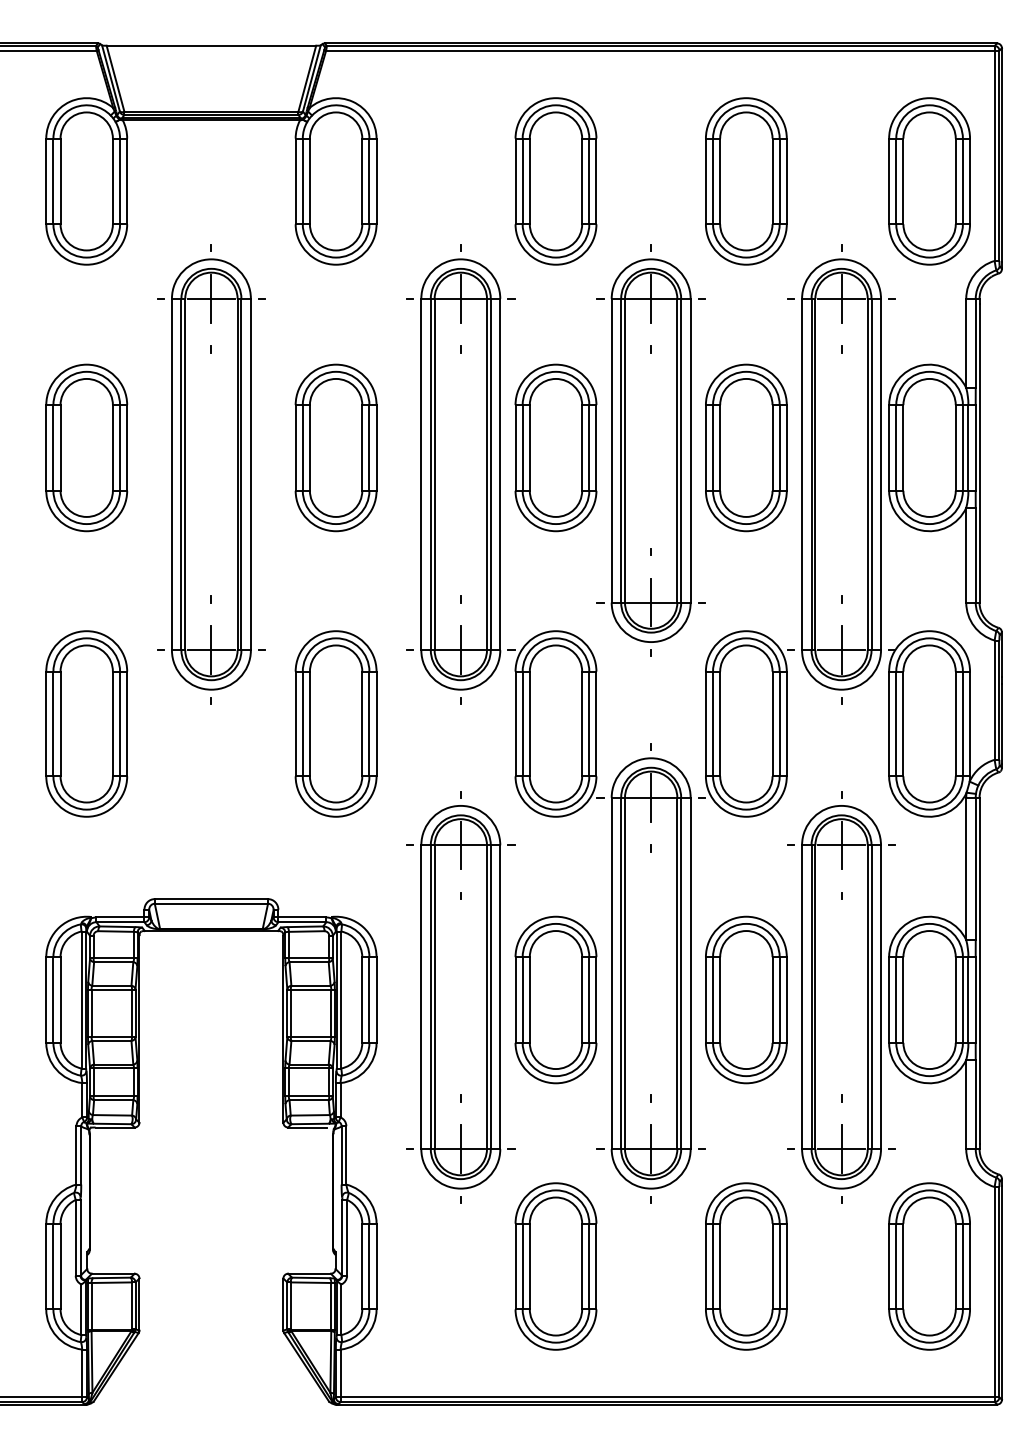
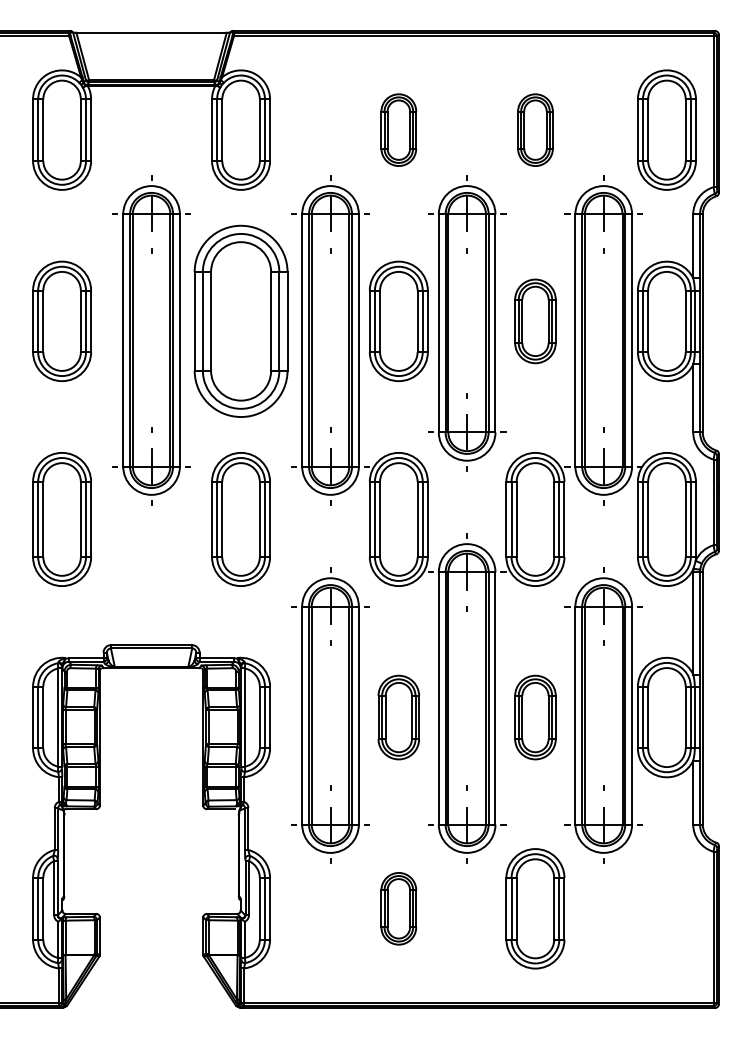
part: (555, 181) -> (398, 130), size x0.6
part: (746, 181) -> (535, 130), size x0.6
part: (335, 447) -> (240, 321), size x1.6
part: (746, 447) -> (535, 321), size x0.7
part: (555, 999) -> (398, 717), size x0.7
part: (746, 999) -> (535, 717), size x0.7
part: (555, 1266) -> (398, 908), size x0.6
part: (929, 1266) -> (666, 908), removed

